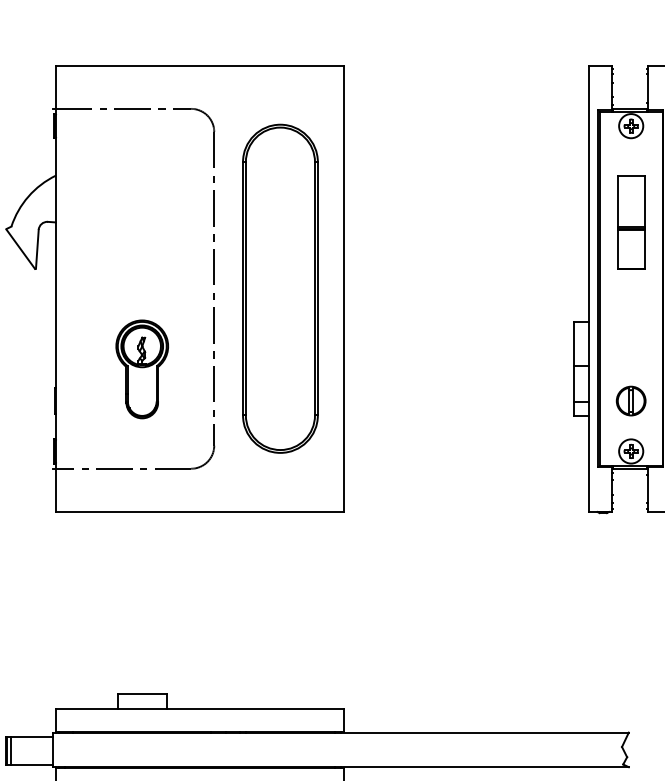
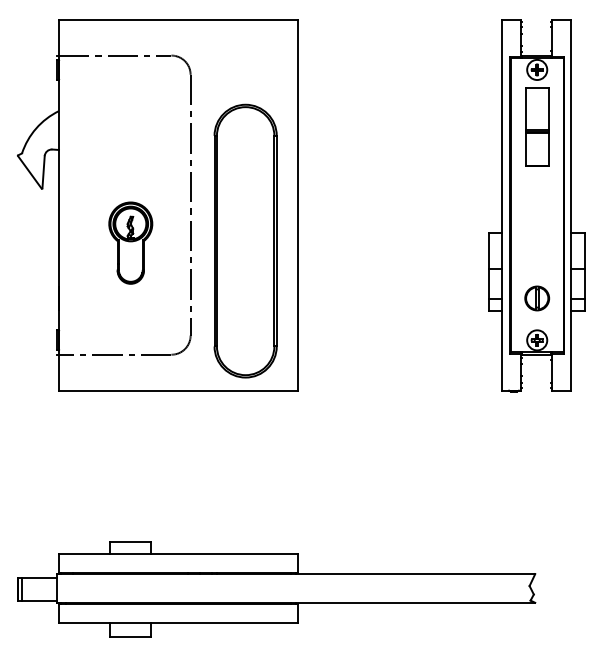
part: (631, 221) -> (537, 126), moved
part: (280, 288) -> (245, 240), moved
part: (141, 368) -> (130, 242), moved

